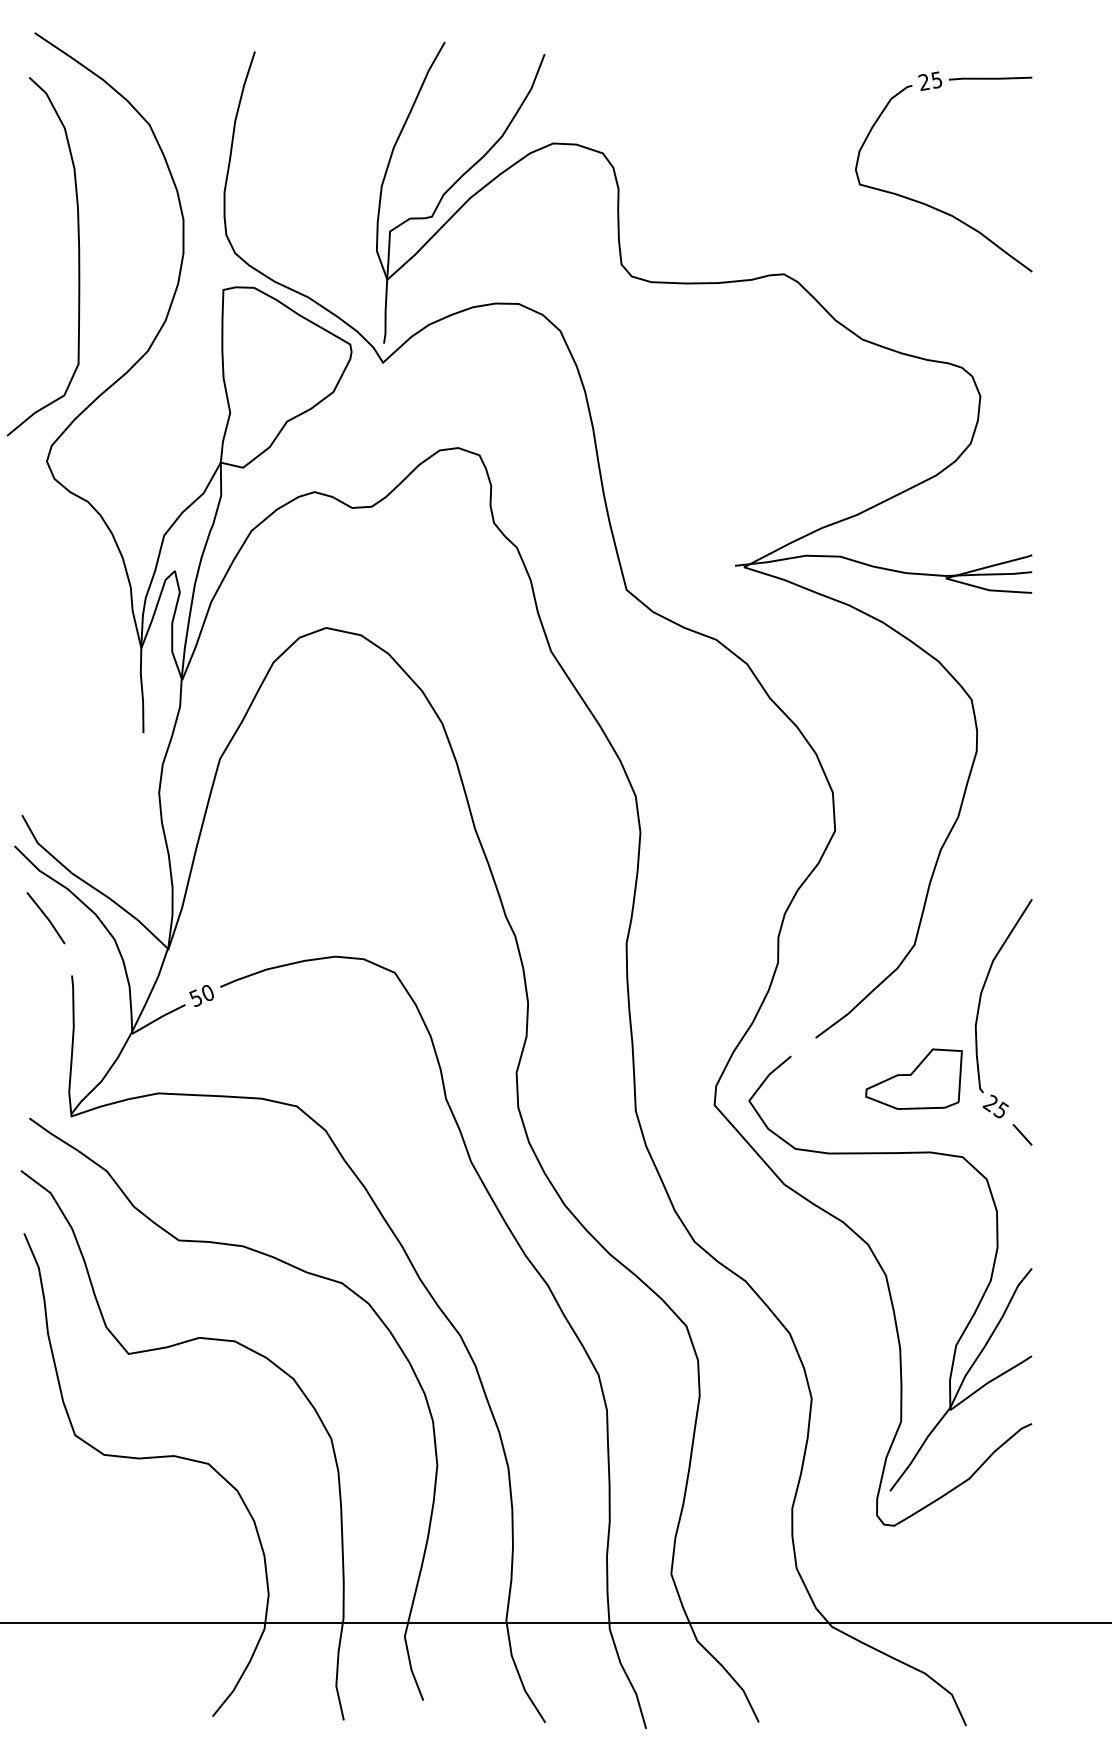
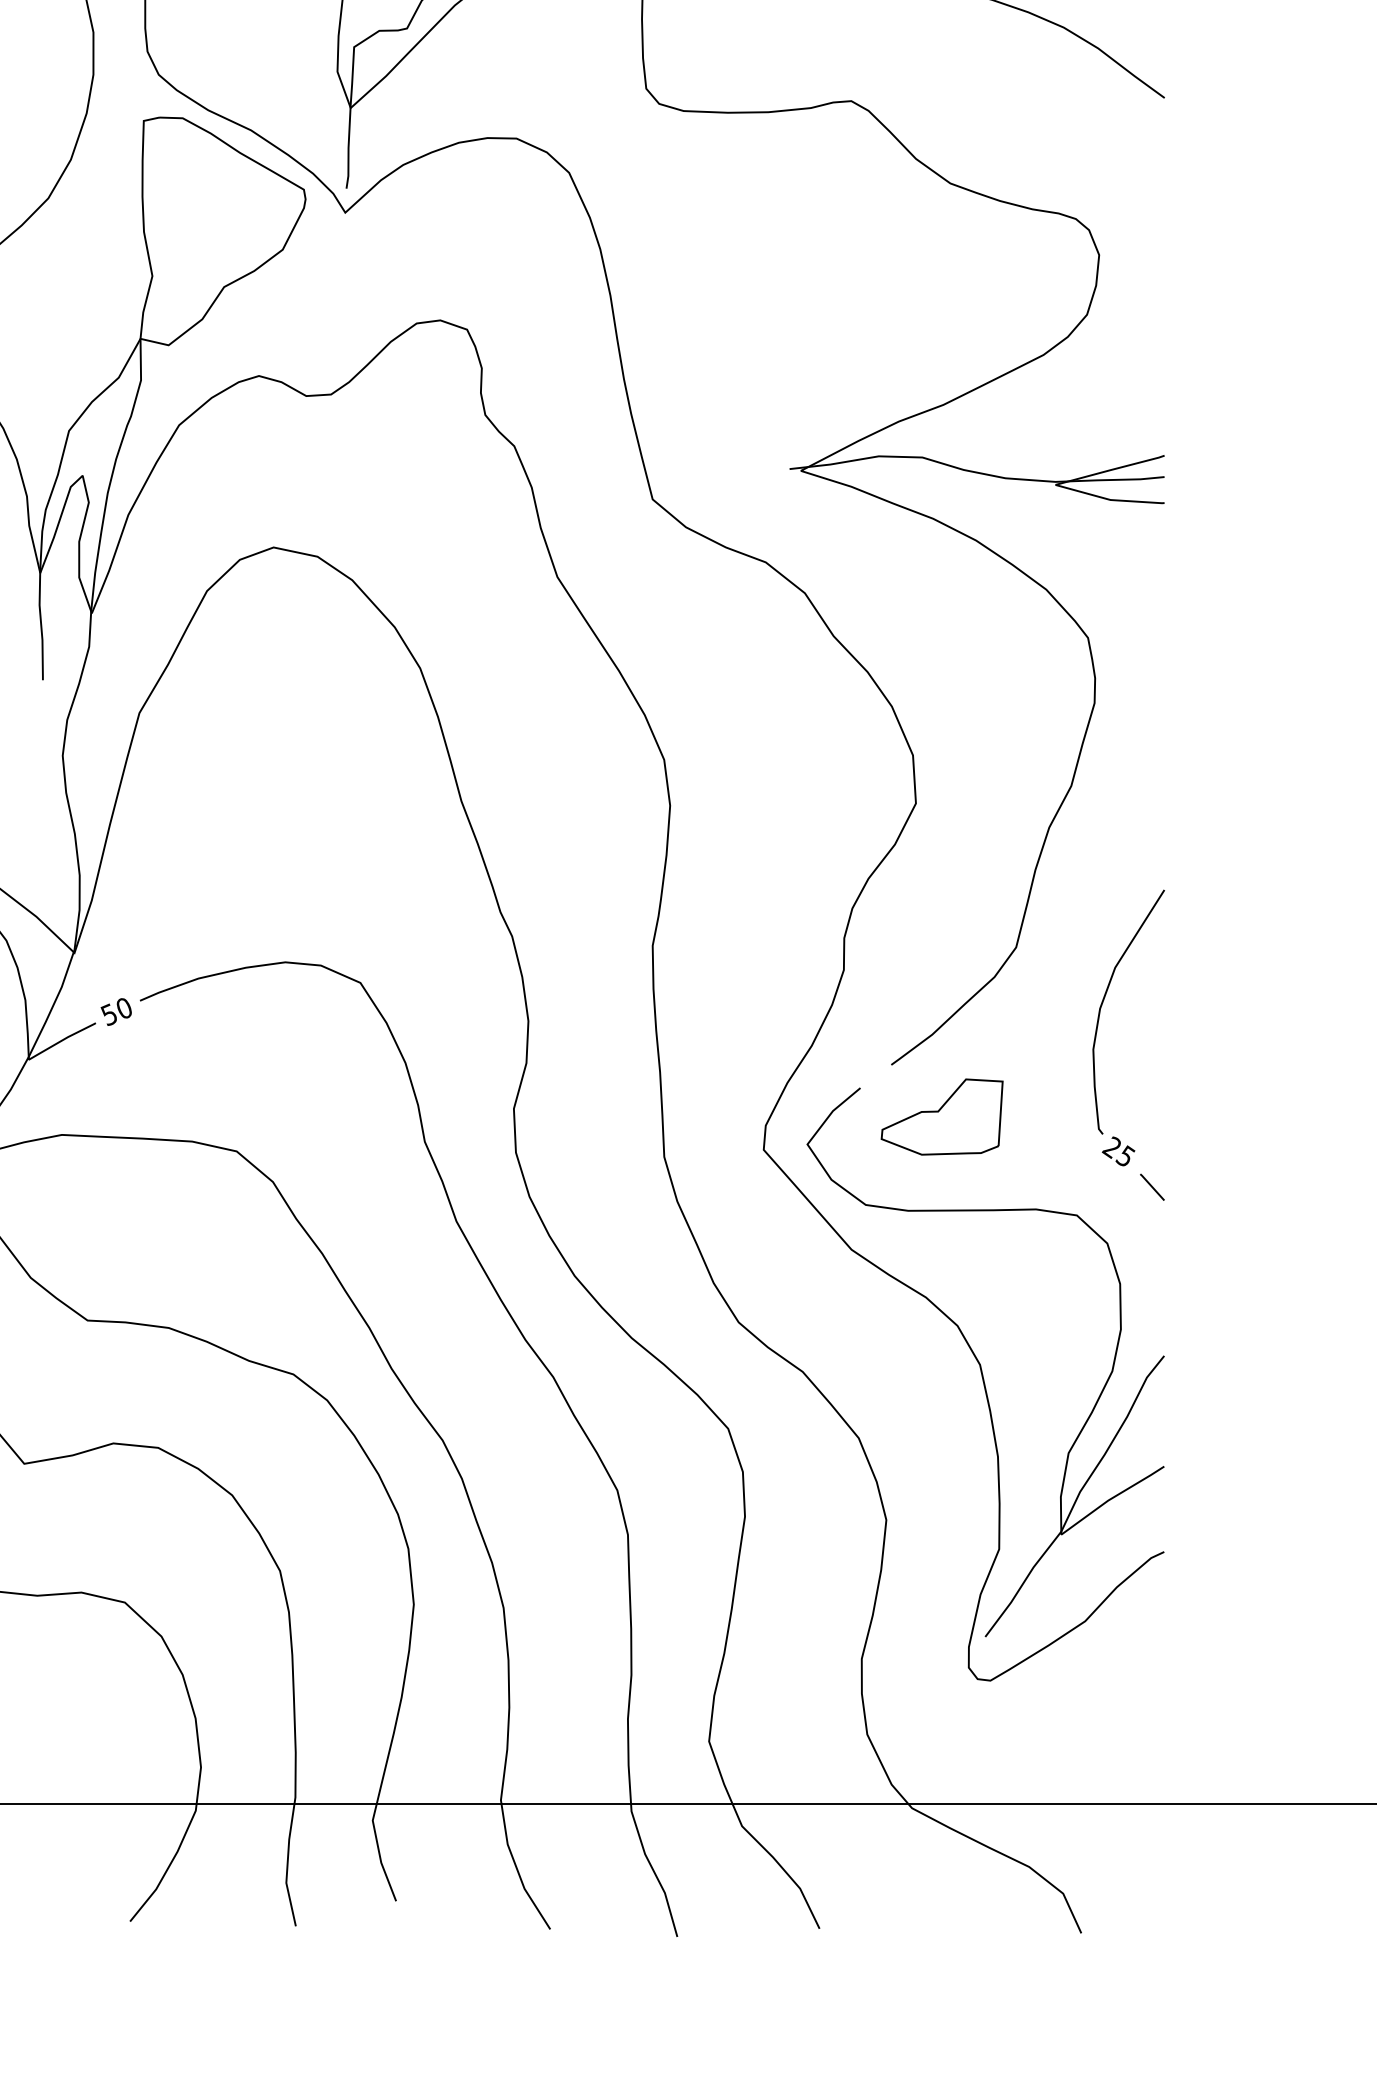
part: (913, 1078) -> (941, 1116), moved

